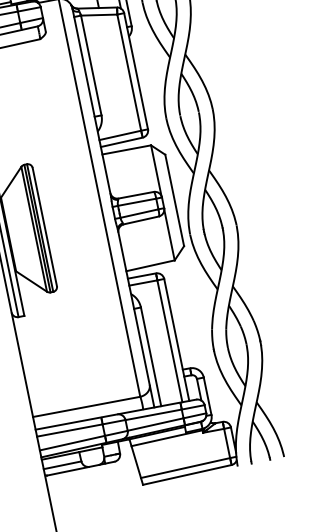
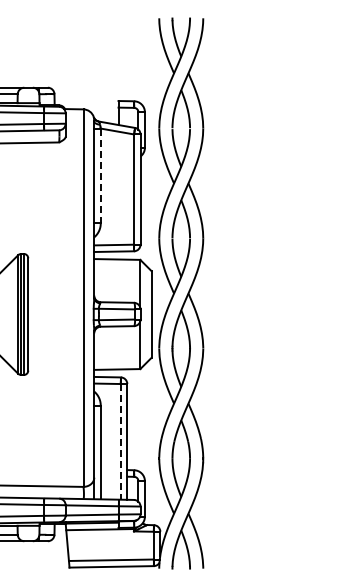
line: (91, 66) -> (100, 176), solid -> dashed
line: (169, 340) -> (120, 441), solid -> dashed

